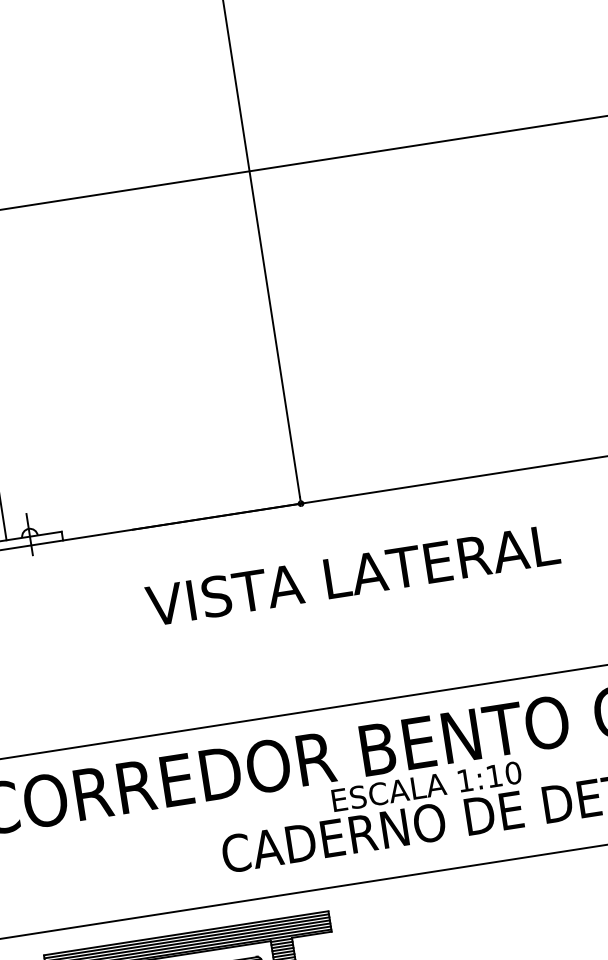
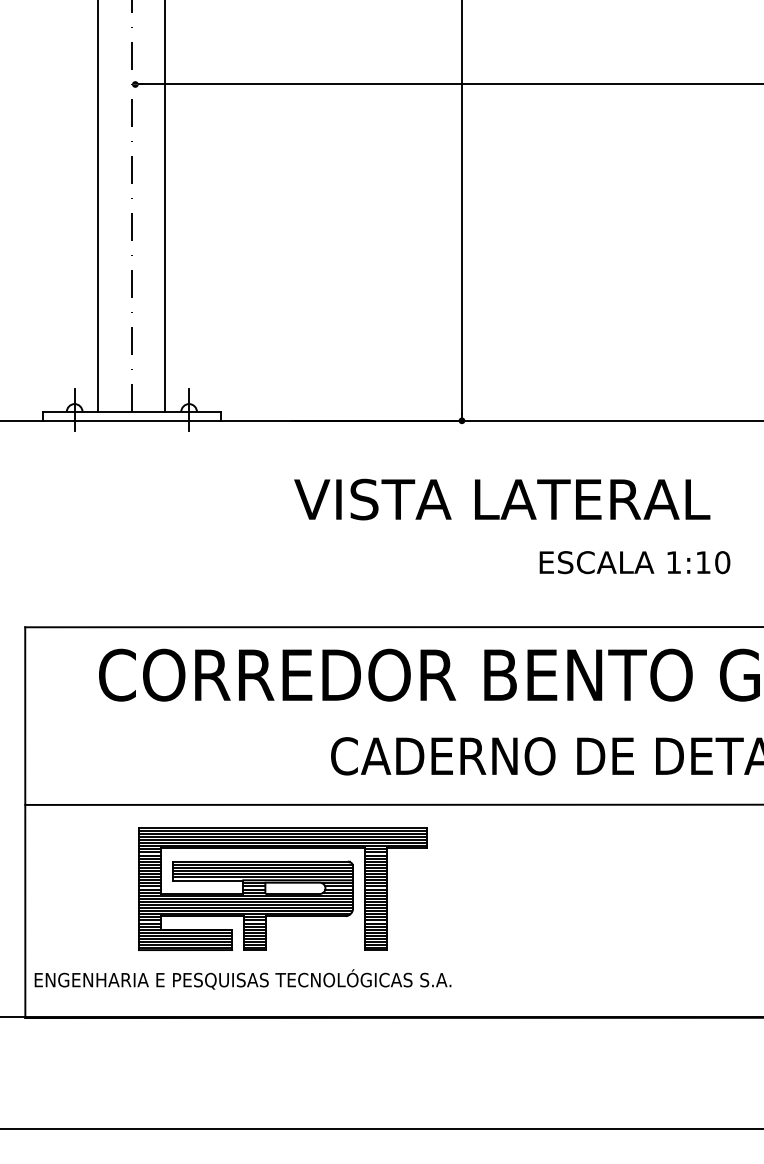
text: (426, 786) -> (634, 562), moved

